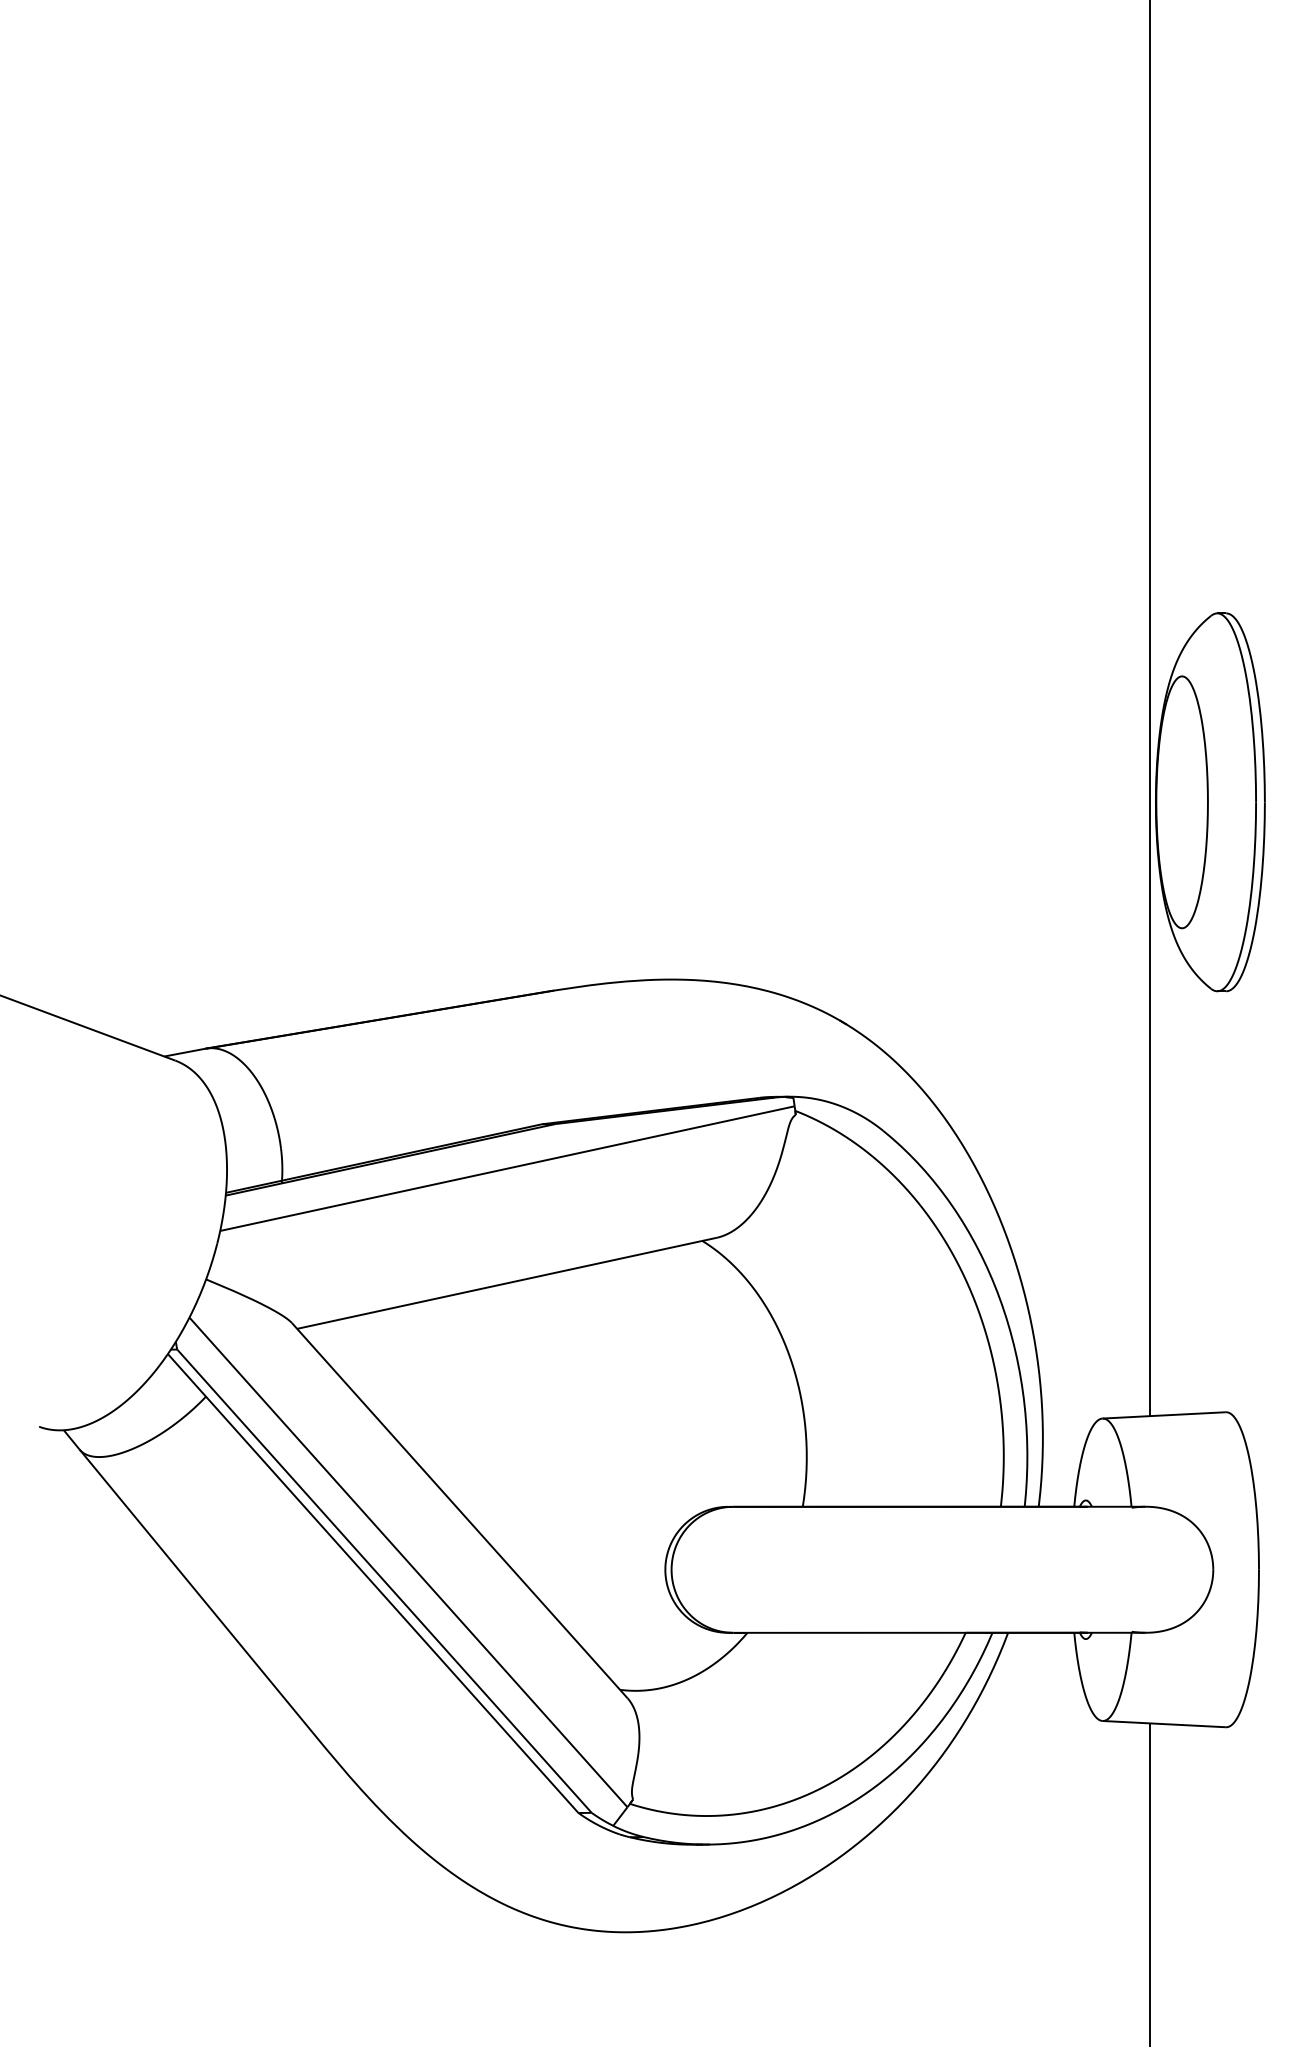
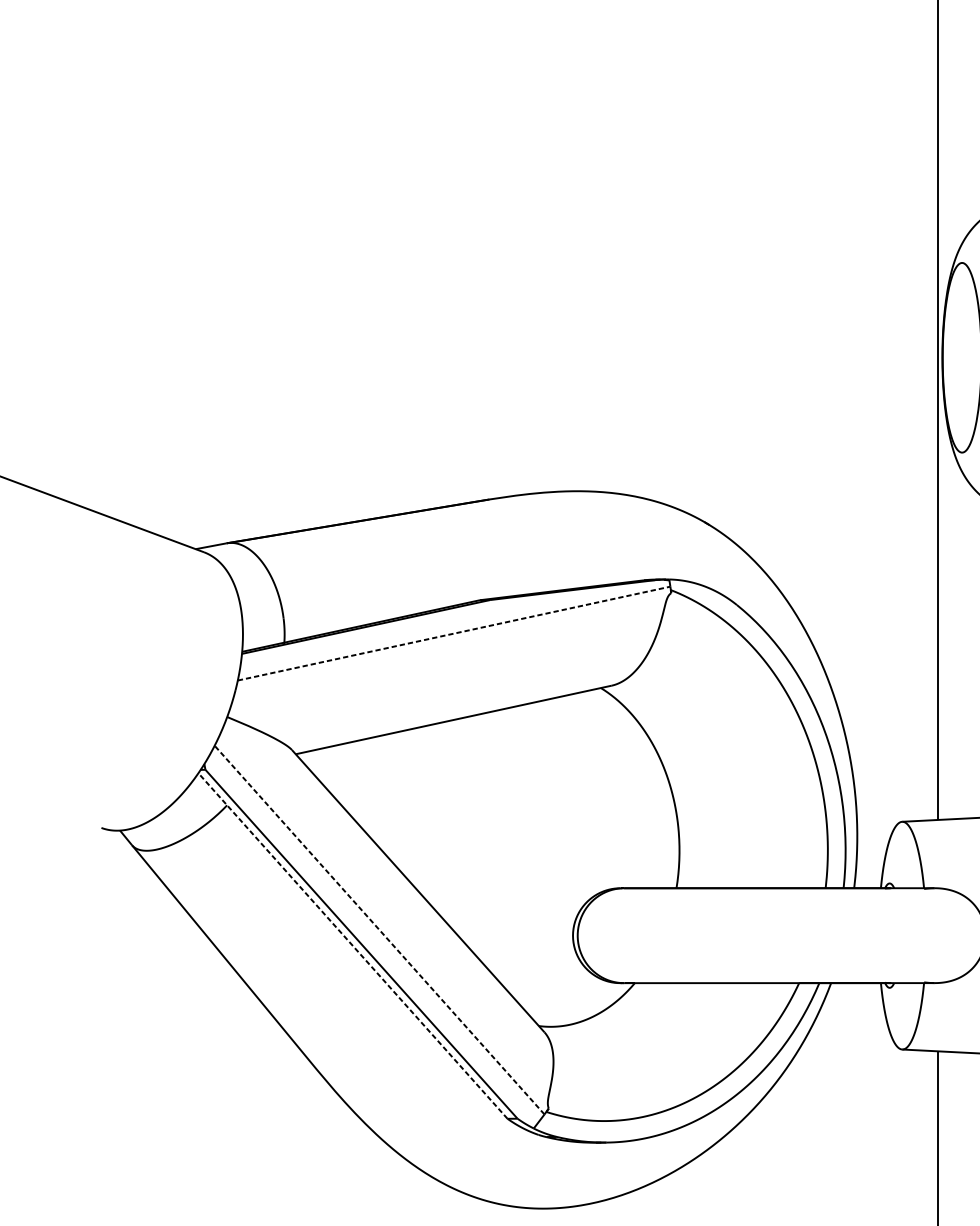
line: (507, 1168) -> (454, 633), solid -> dashed
line: (408, 1562) -> (379, 930), solid -> dashed
line: (373, 1583) -> (353, 945), solid -> dashed

